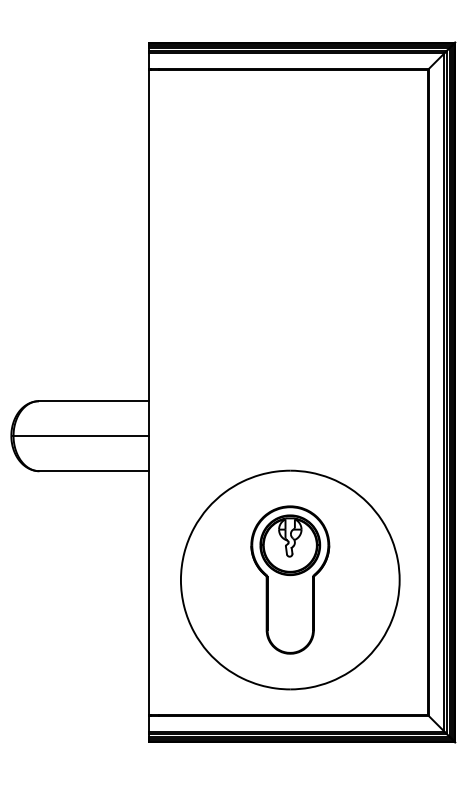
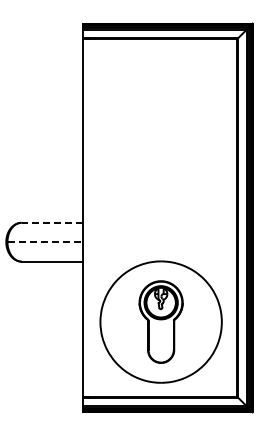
line: (94, 400) -> (52, 222), solid -> dashed
line: (81, 436) -> (45, 242), solid -> dashed

